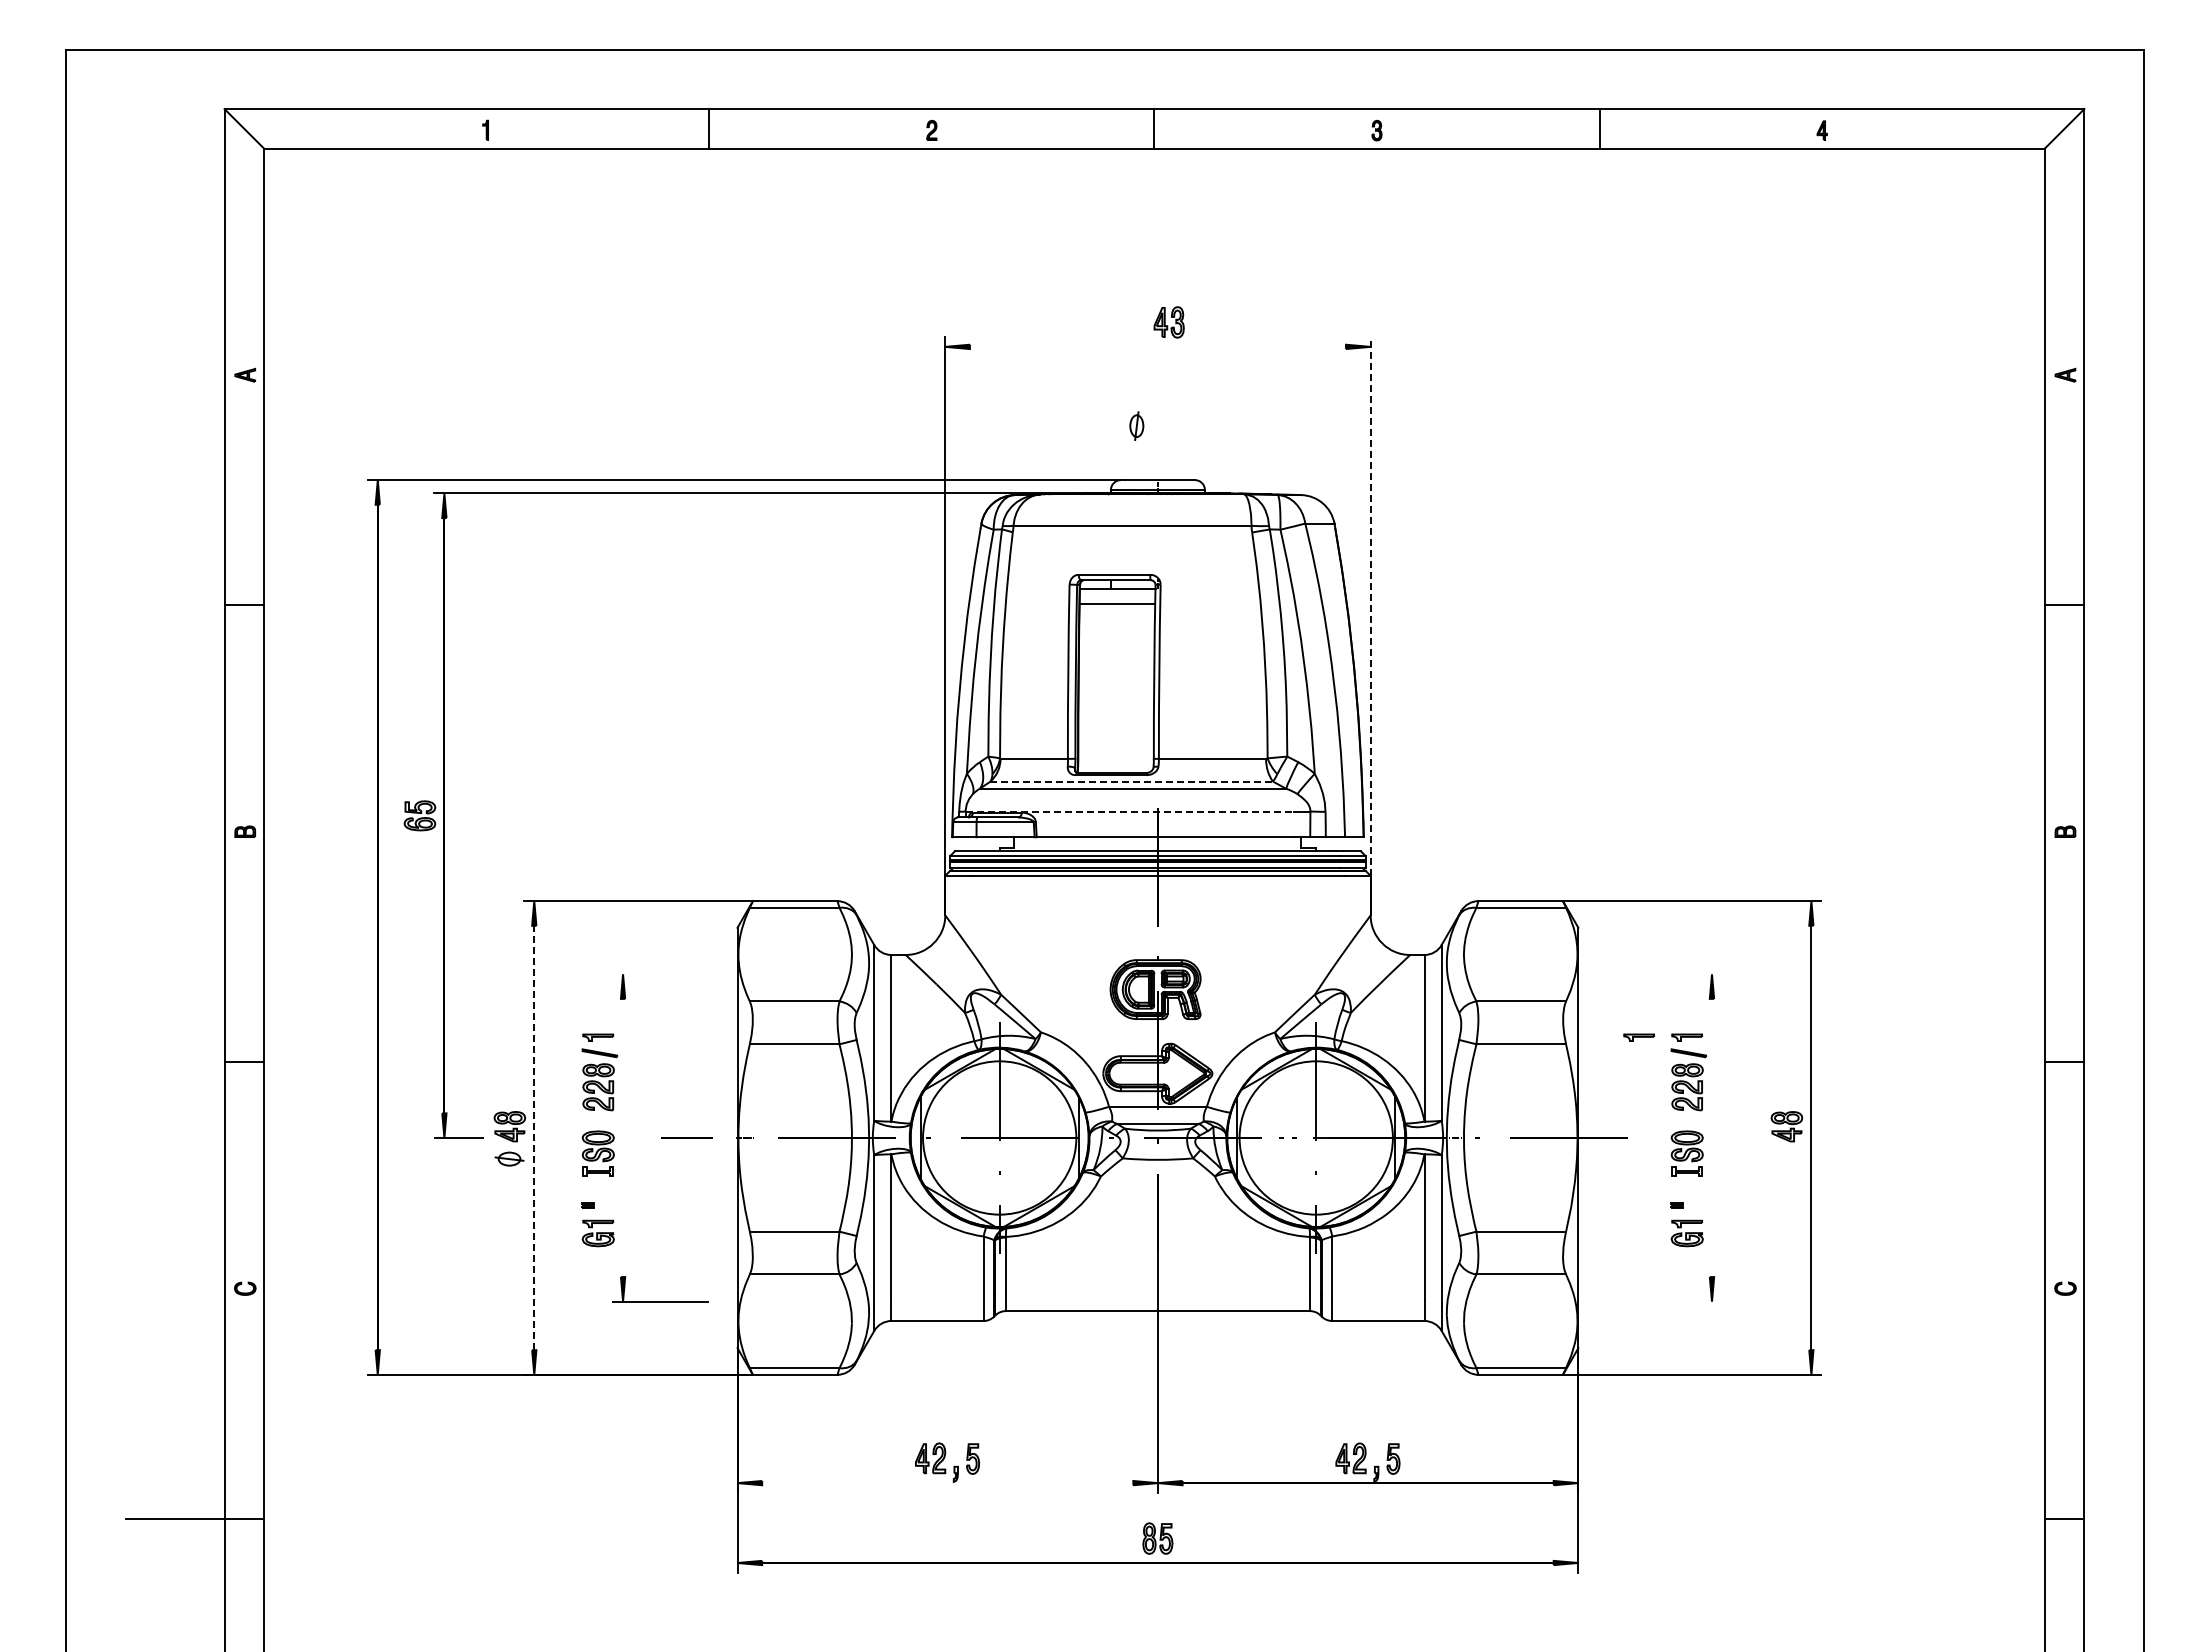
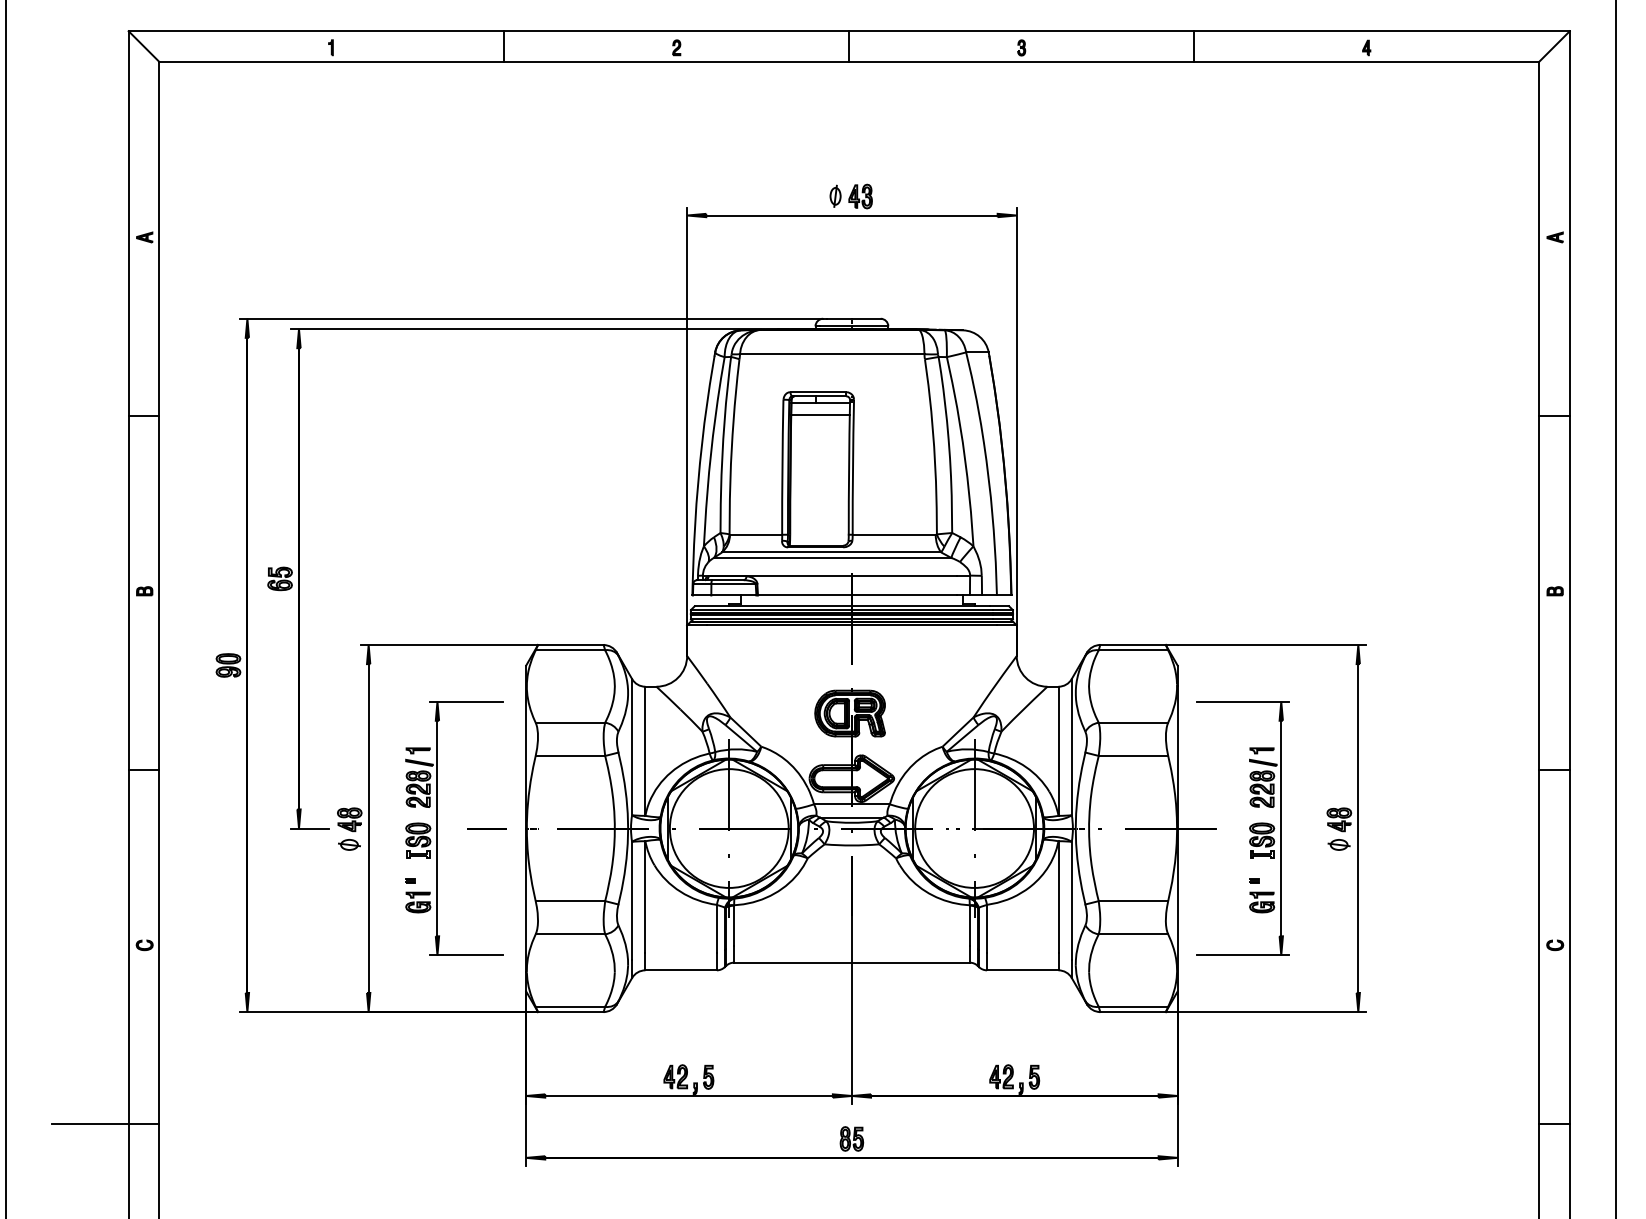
line: (1157, 346) -> (851, 215), added
part: (1136, 425) -> (835, 195), moved
line: (1370, 605) -> (1016, 415), dashed -> solid
line: (1132, 781) -> (832, 552), dashed -> solid
line: (1130, 811) -> (830, 575), dashed -> solid
part: (353, 927) -> (228, 665), added
line: (660, 974) -> (466, 701), added
line: (1662, 974) -> (1242, 701), added
part: (1638, 1037) -> (1224, 750), removed
line: (534, 1137) -> (368, 828), dashed -> solid
line: (623, 1137) -> (437, 828), added
line: (1711, 1137) -> (1280, 828), added
part: (1786, 1158) -> (1339, 844), added
line: (1662, 1301) -> (1242, 955), added
line: (947, 1483) -> (688, 1096), added

